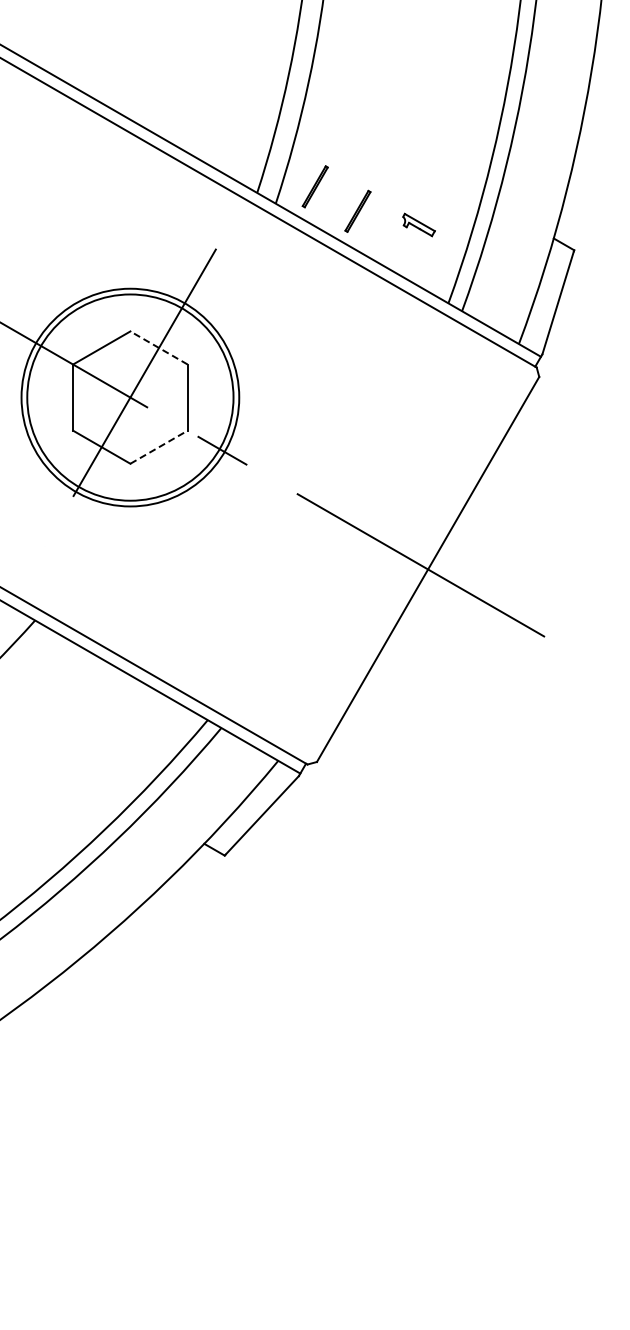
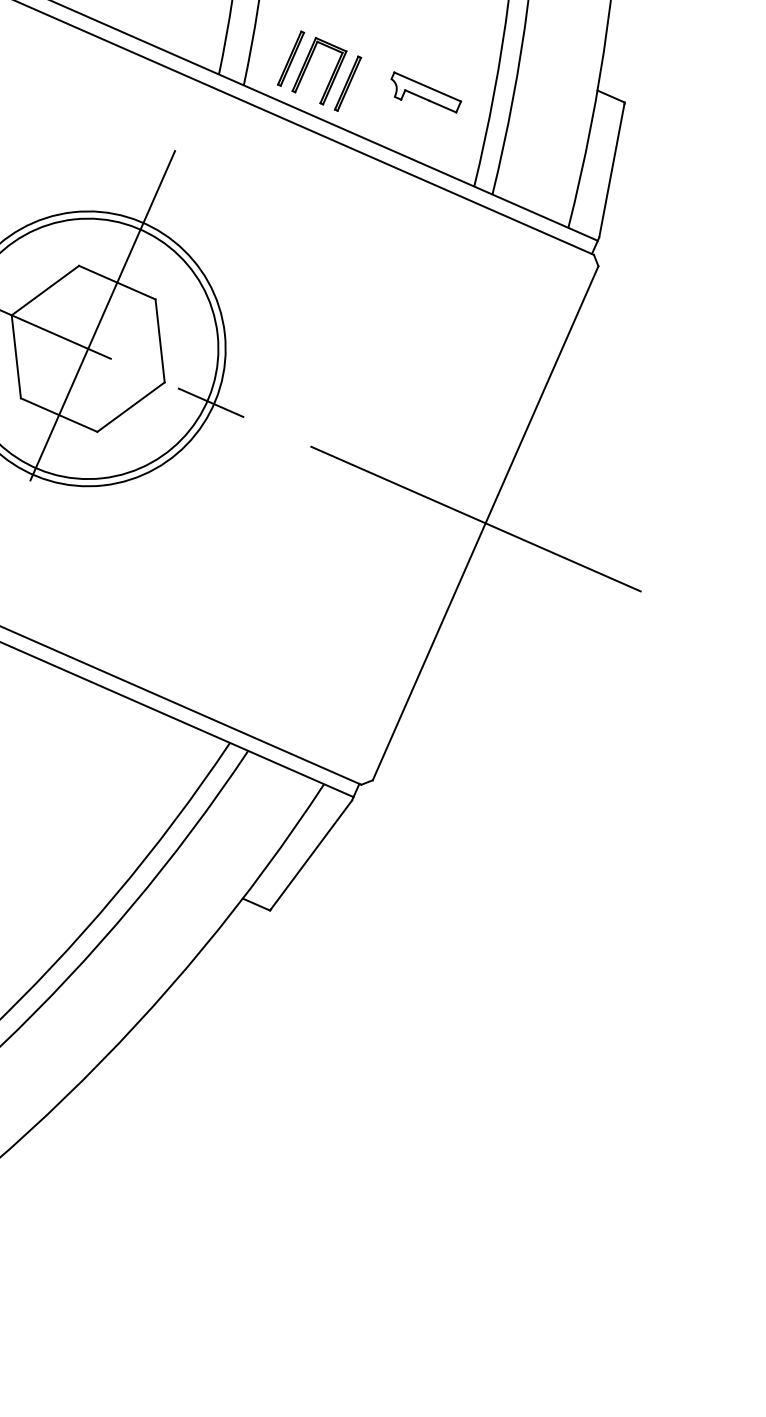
part: (328, 193) -> (308, 65), added
part: (418, 224) -> (425, 91), size x1.67
line: (158, 347) -> (116, 282), dashed -> solid
line: (159, 446) -> (131, 406), dashed -> solid

